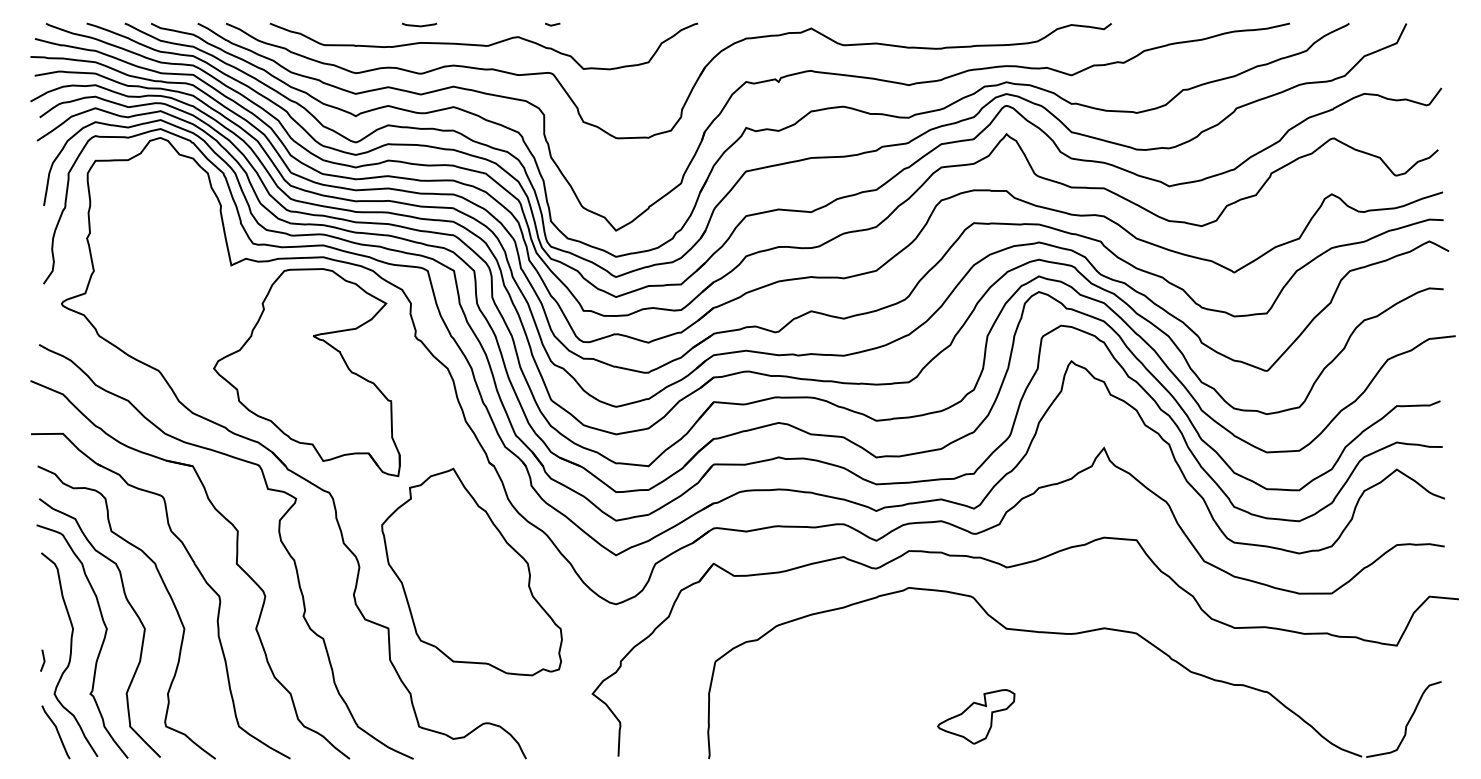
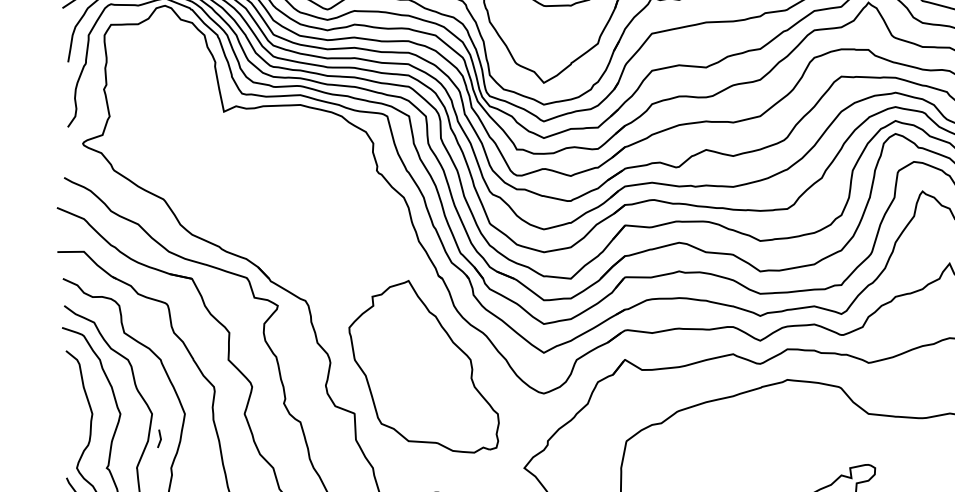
part: (306, 372) -> (286, 200), removed
line: (43, 660) -> (160, 438), moved

